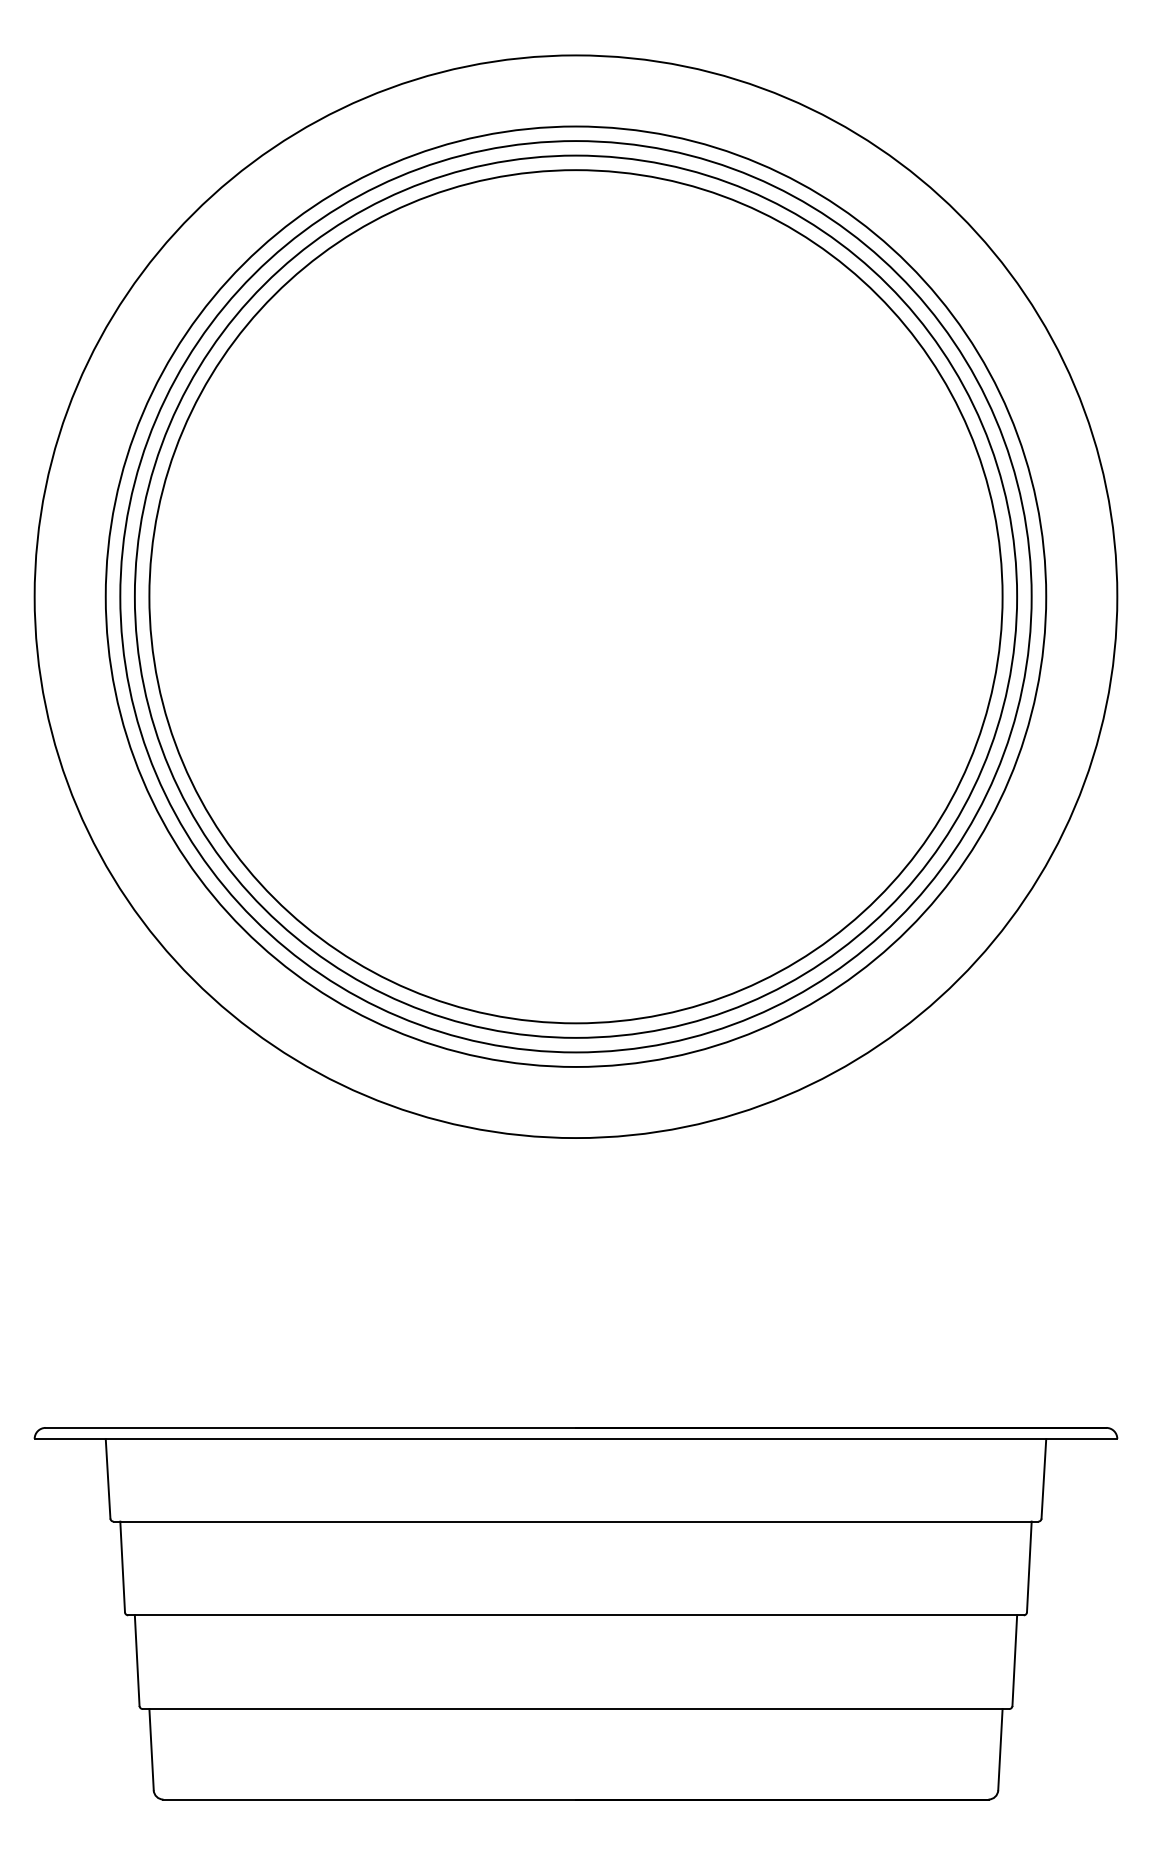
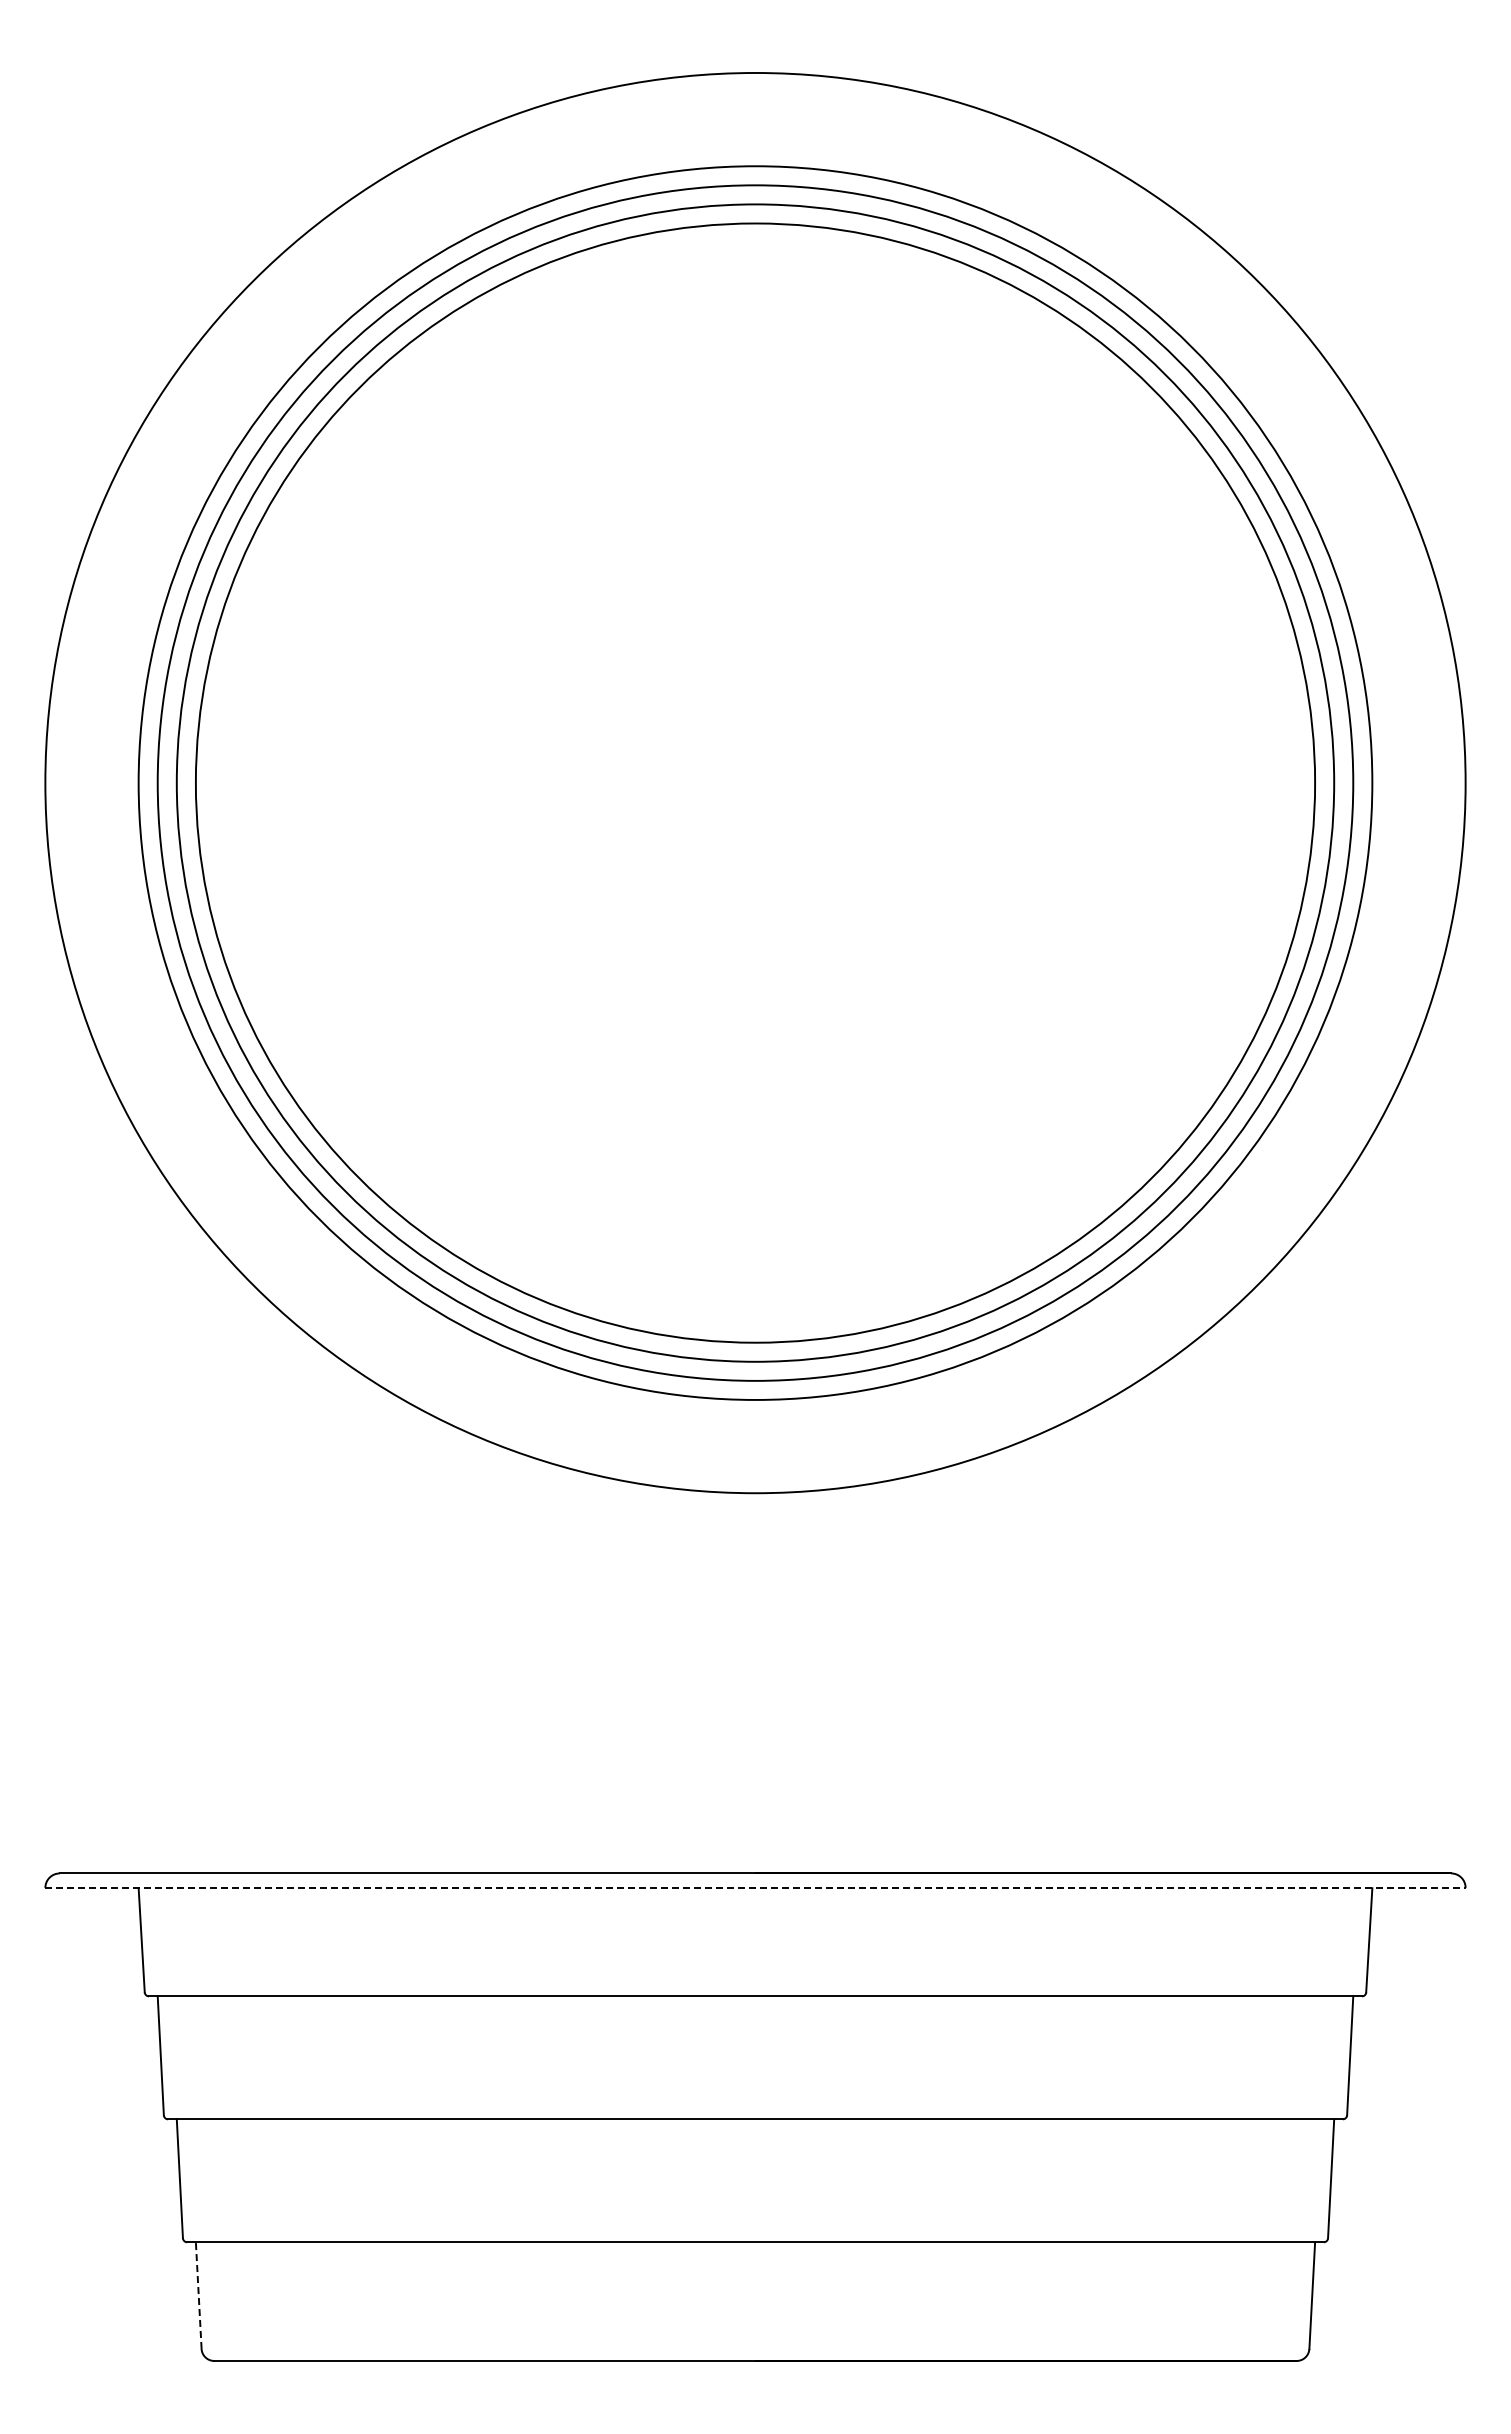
line: (576, 1439) -> (756, 1888), solid -> dashed
line: (151, 1749) -> (198, 2295), solid -> dashed

